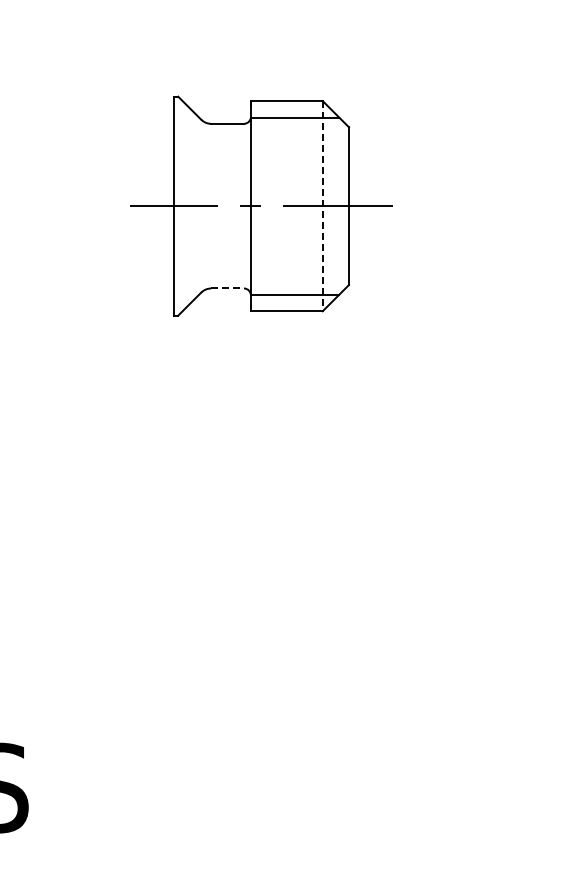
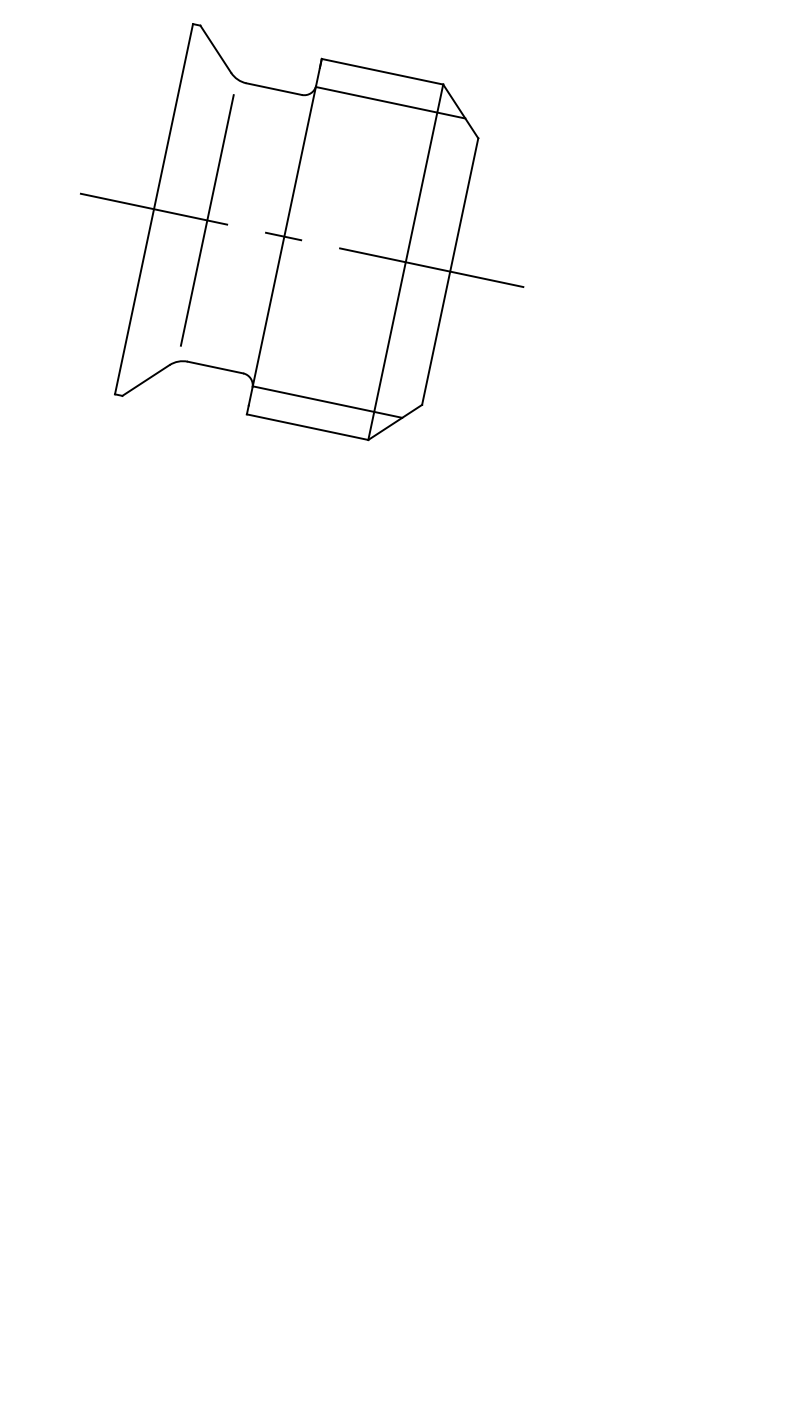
line: (205, 206) -> (207, 221), added
line: (322, 206) -> (405, 262), dashed -> solid
line: (228, 288) -> (217, 367), dashed -> solid

